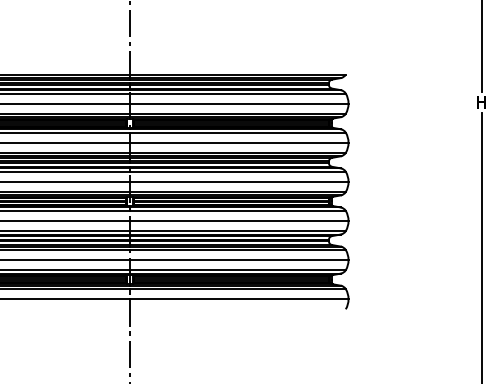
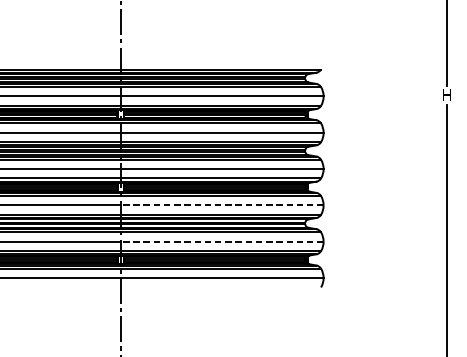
line: (238, 221) -> (221, 205), solid -> dashed
line: (238, 260) -> (221, 242), solid -> dashed

